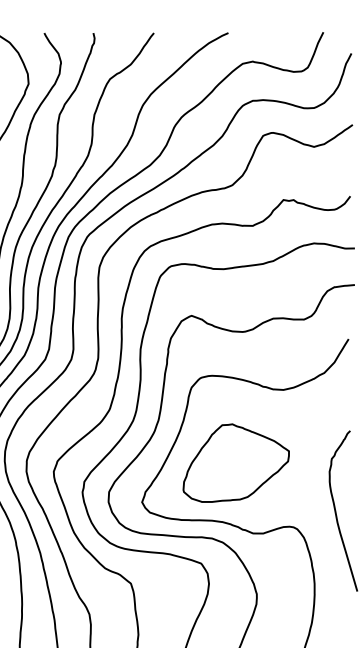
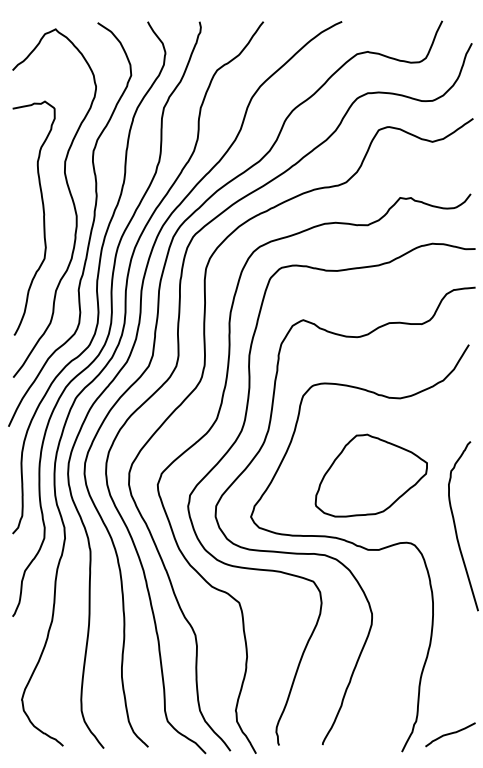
part: (235, 463) -> (370, 475), moved

